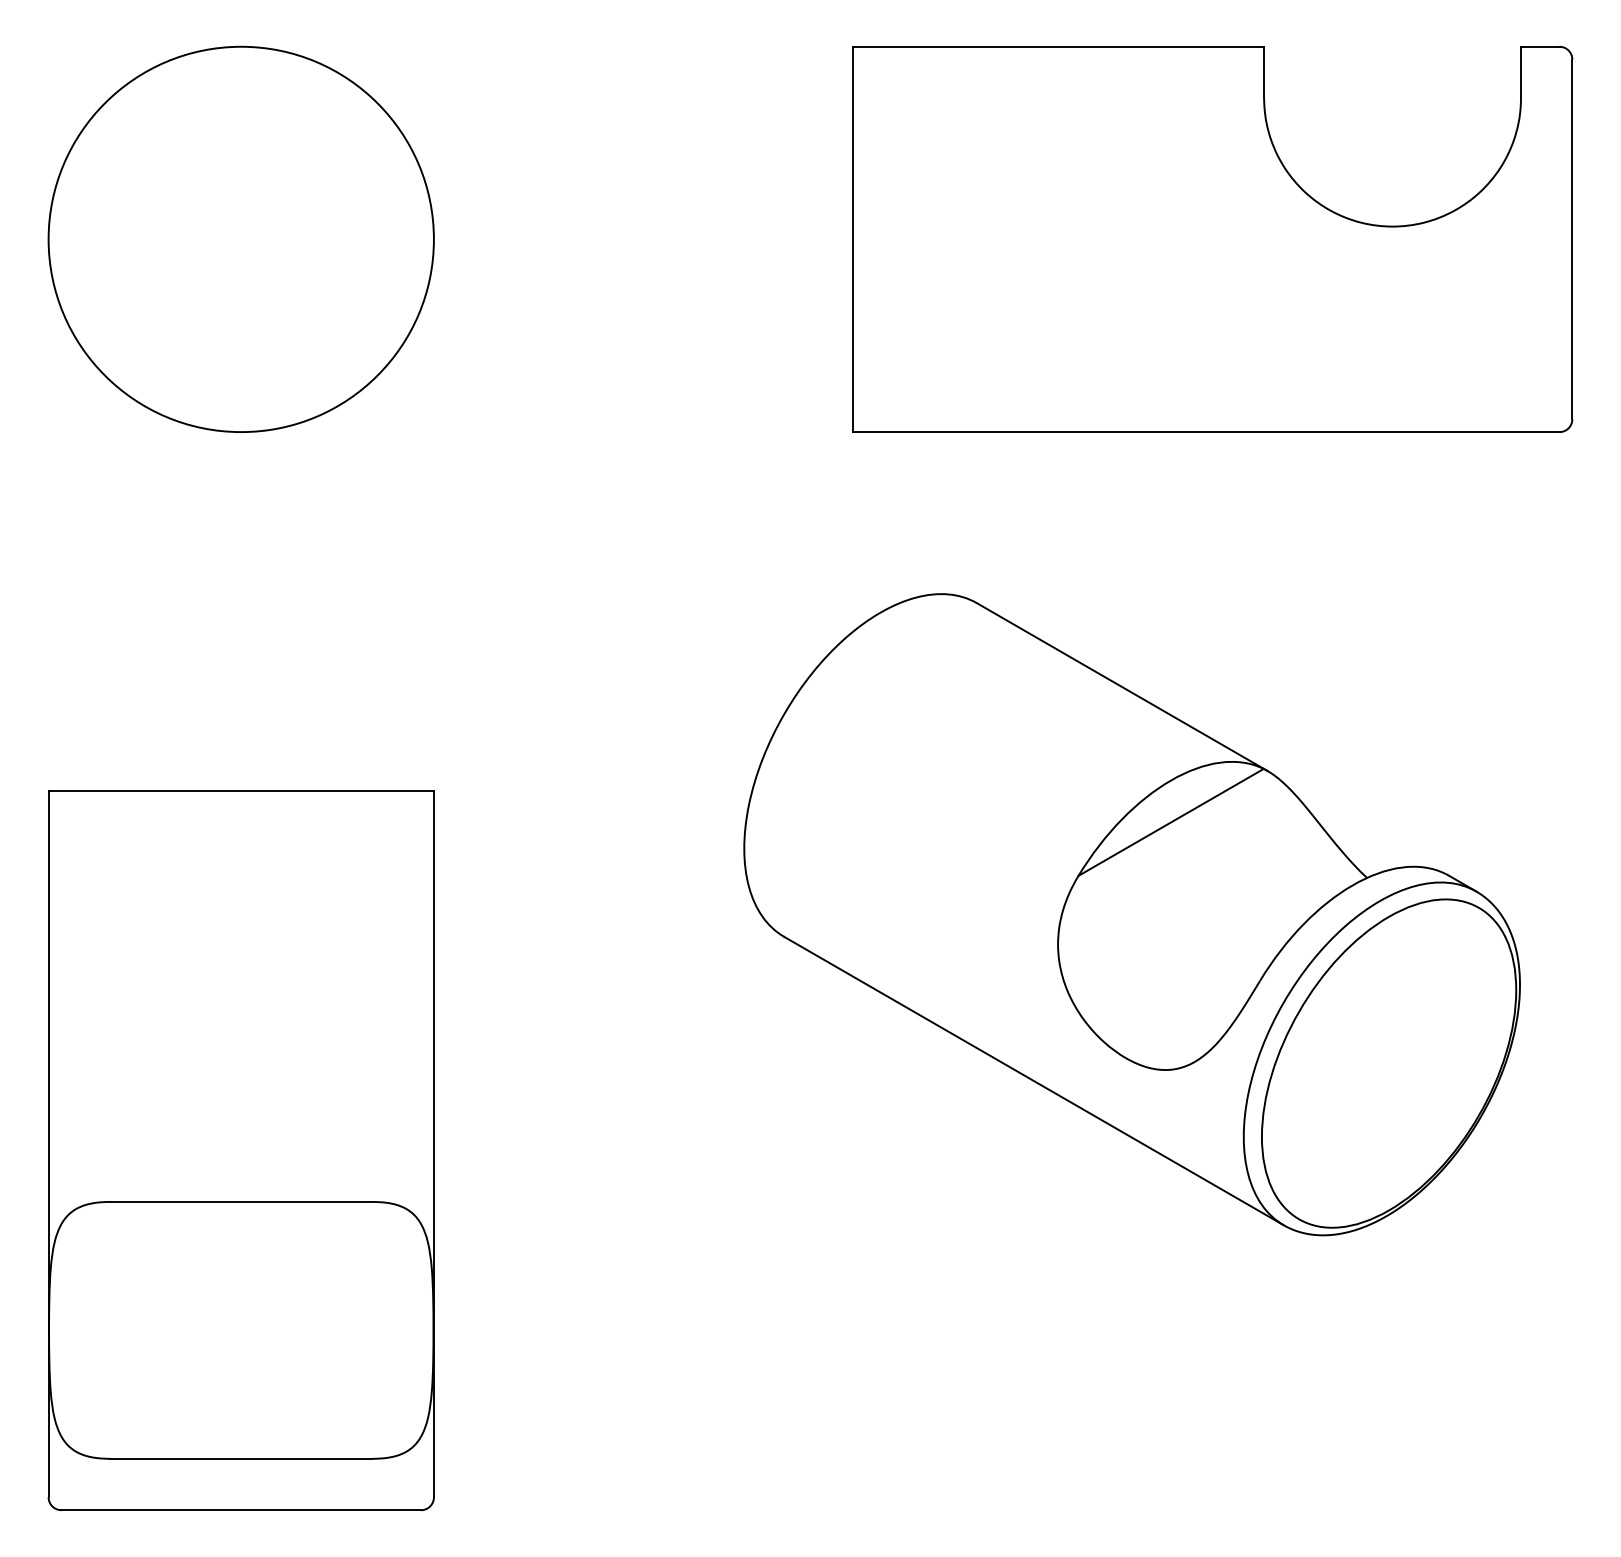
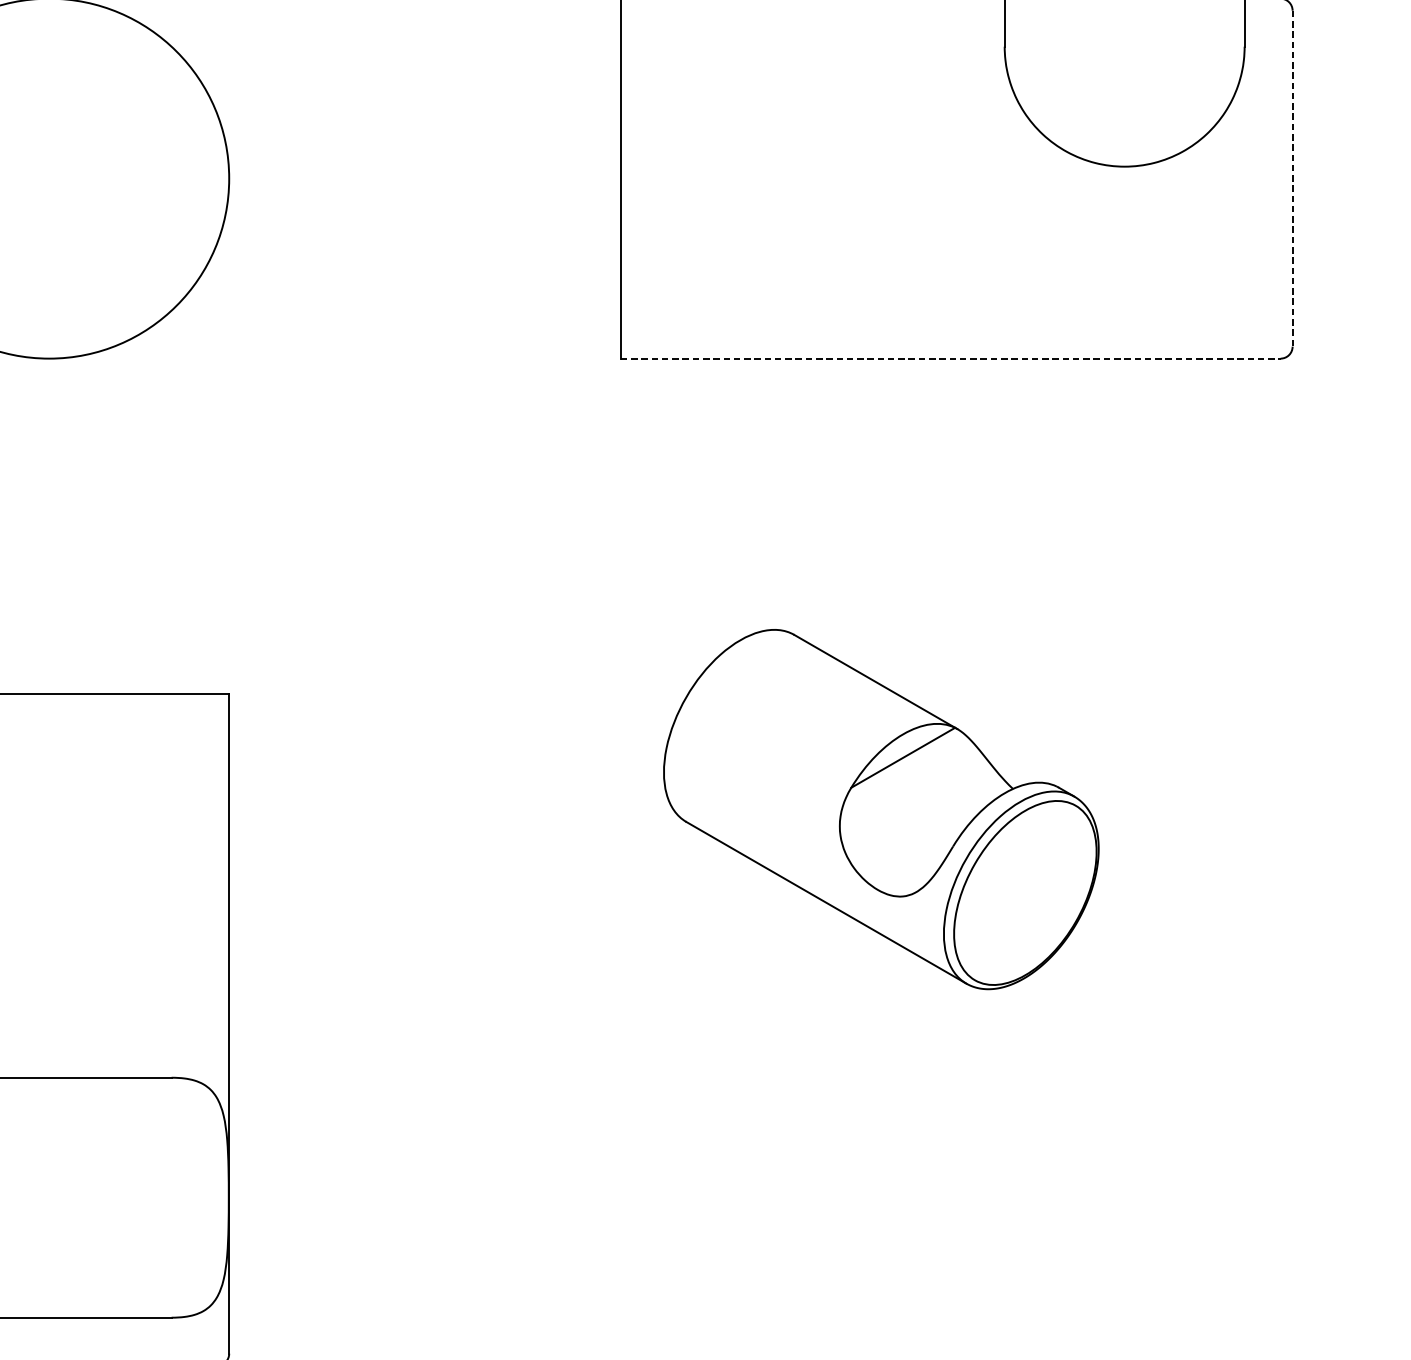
line: (1572, 239) -> (1292, 178), solid -> dashed
line: (1206, 432) -> (950, 359), solid -> dashed
part: (1131, 914) -> (880, 809), size x0.6

